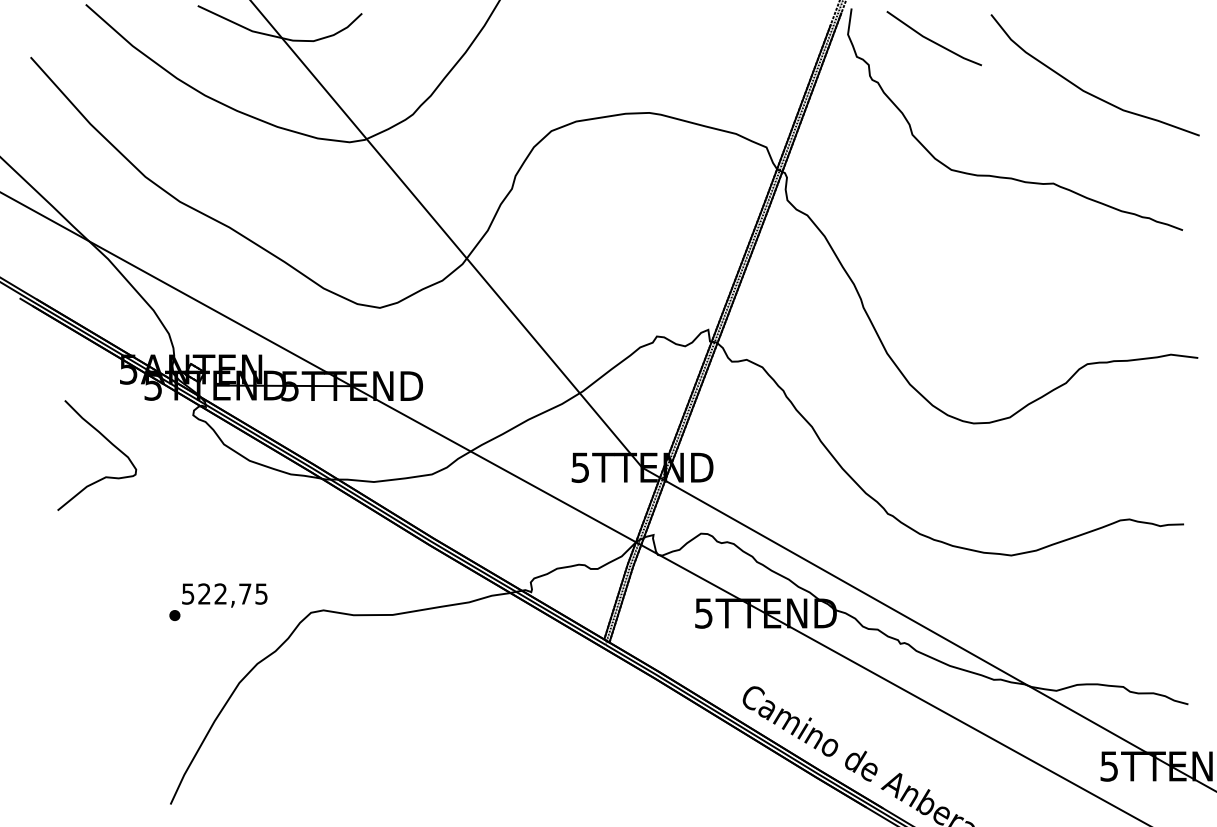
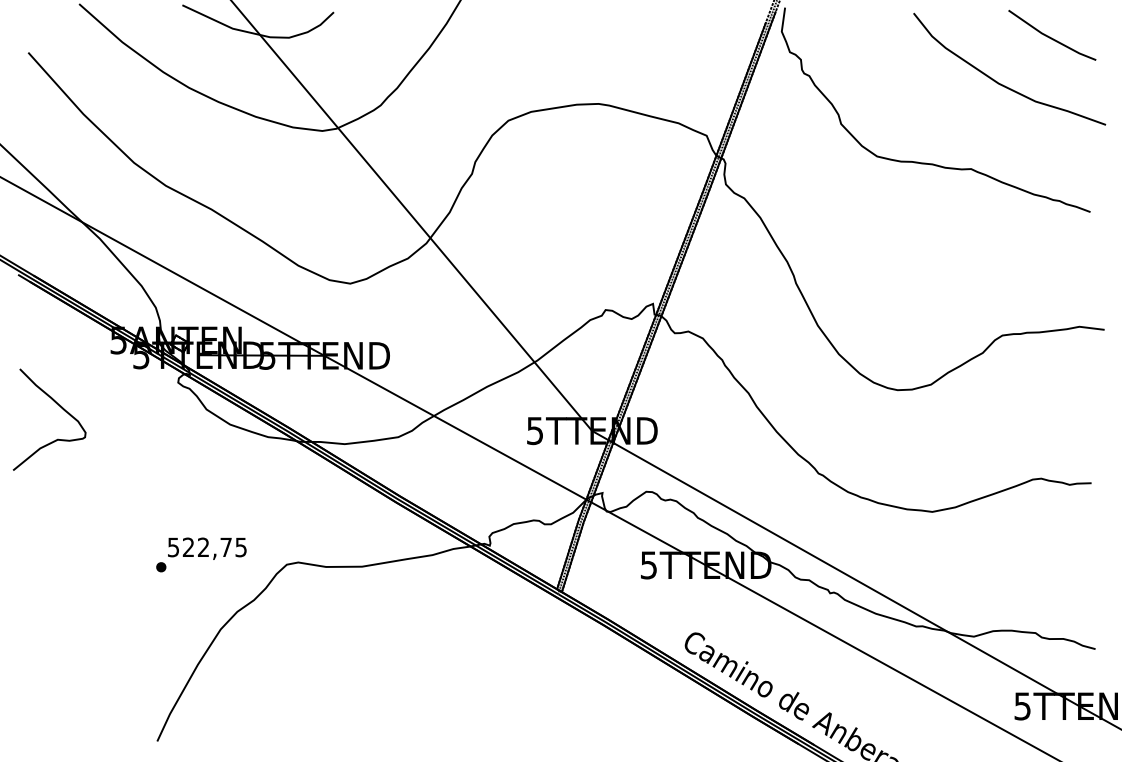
part: (934, 37) -> (1052, 34), moved
curve: (108, 442) -> (60, 407), moved

